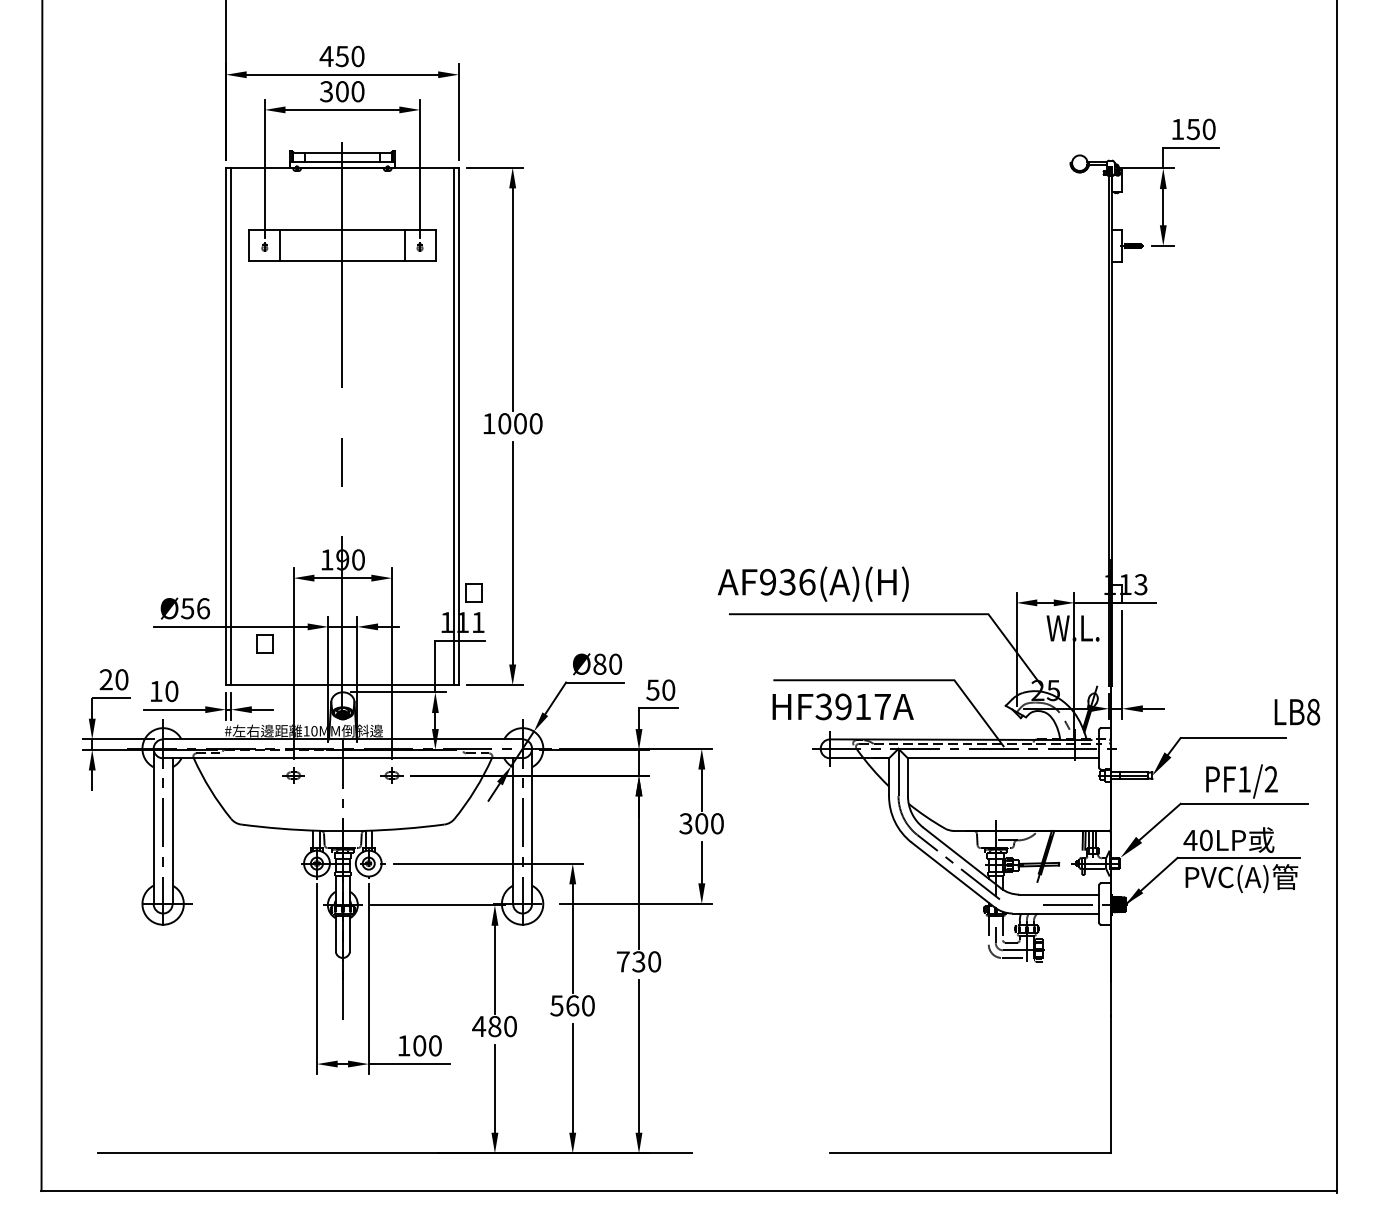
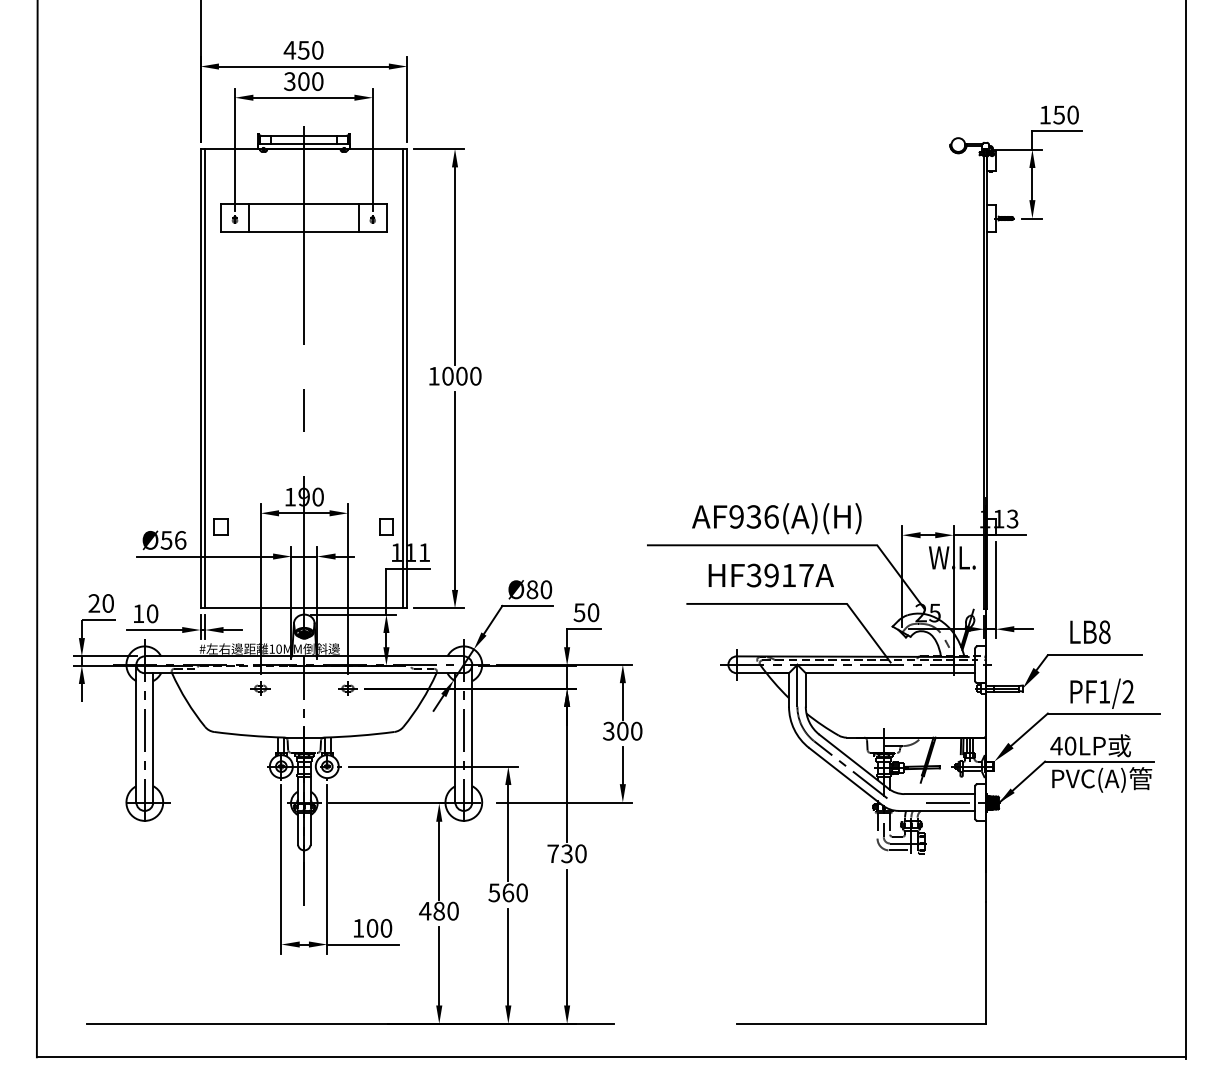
text: (812, 584) -> (776, 518), moved
part: (473, 593) -> (386, 526), moved
part: (264, 643) -> (220, 526), moved
text: (842, 706) -> (770, 575), moved
text: (1297, 711) -> (1090, 631), moved

